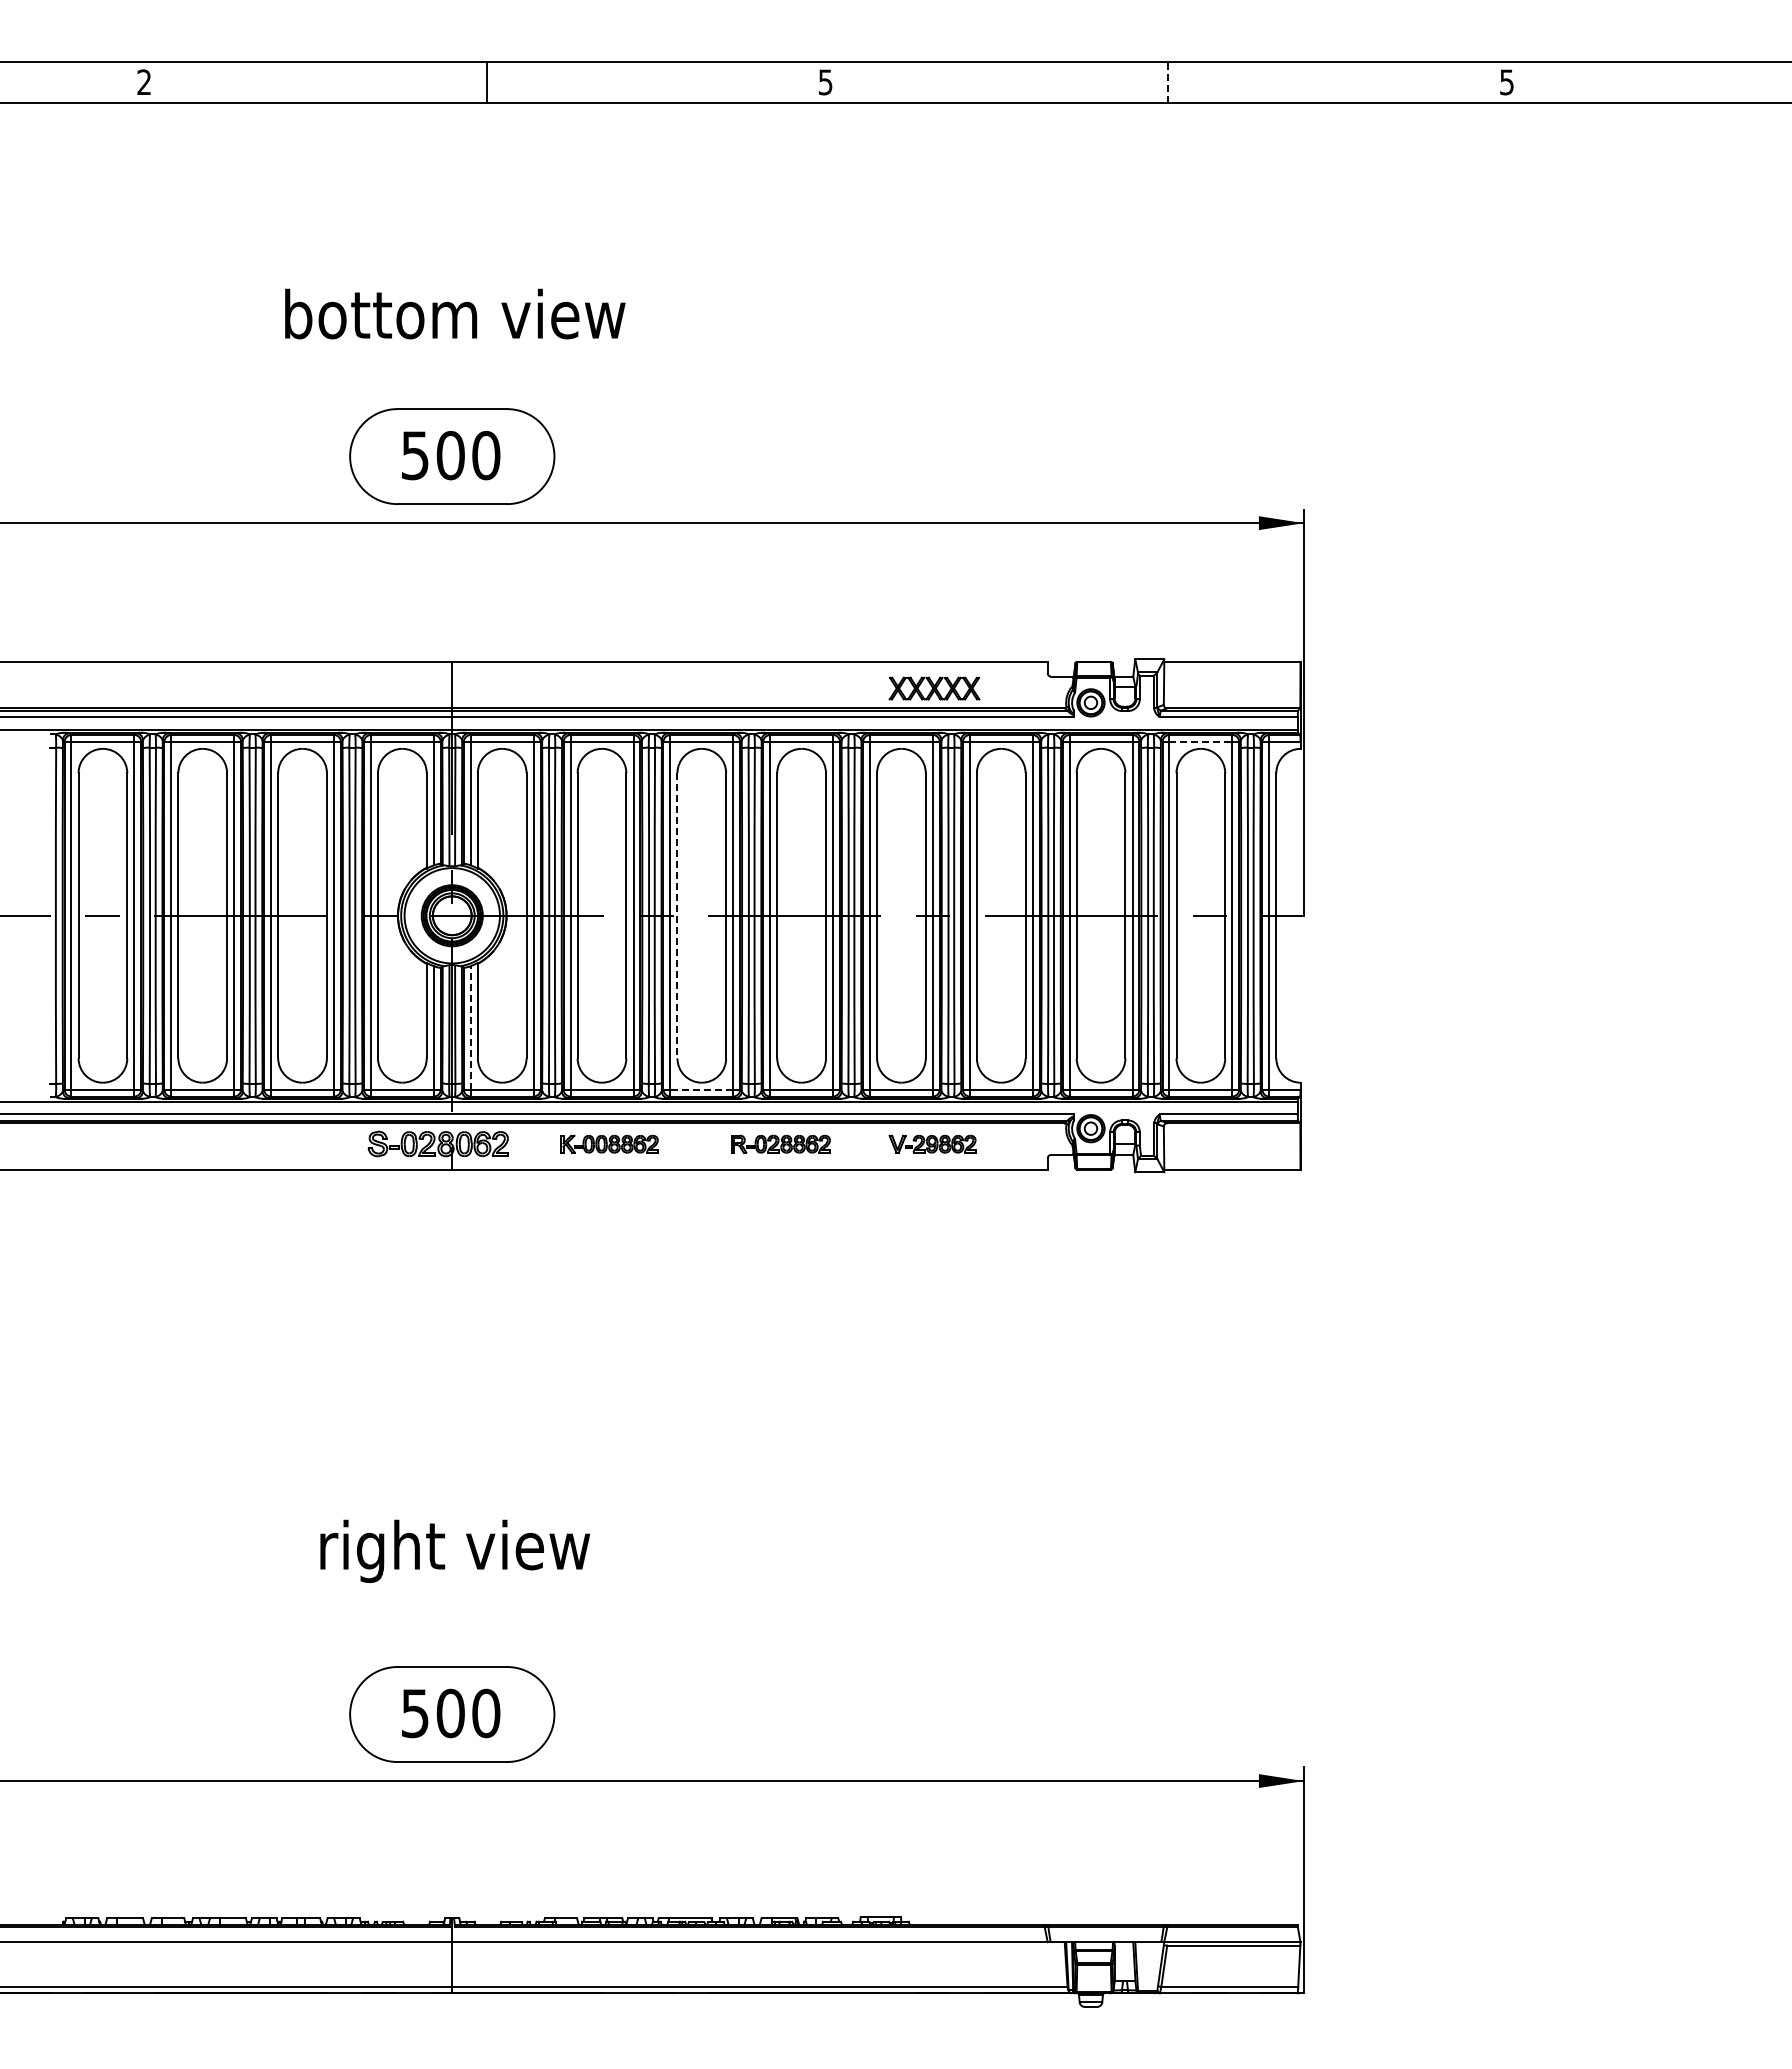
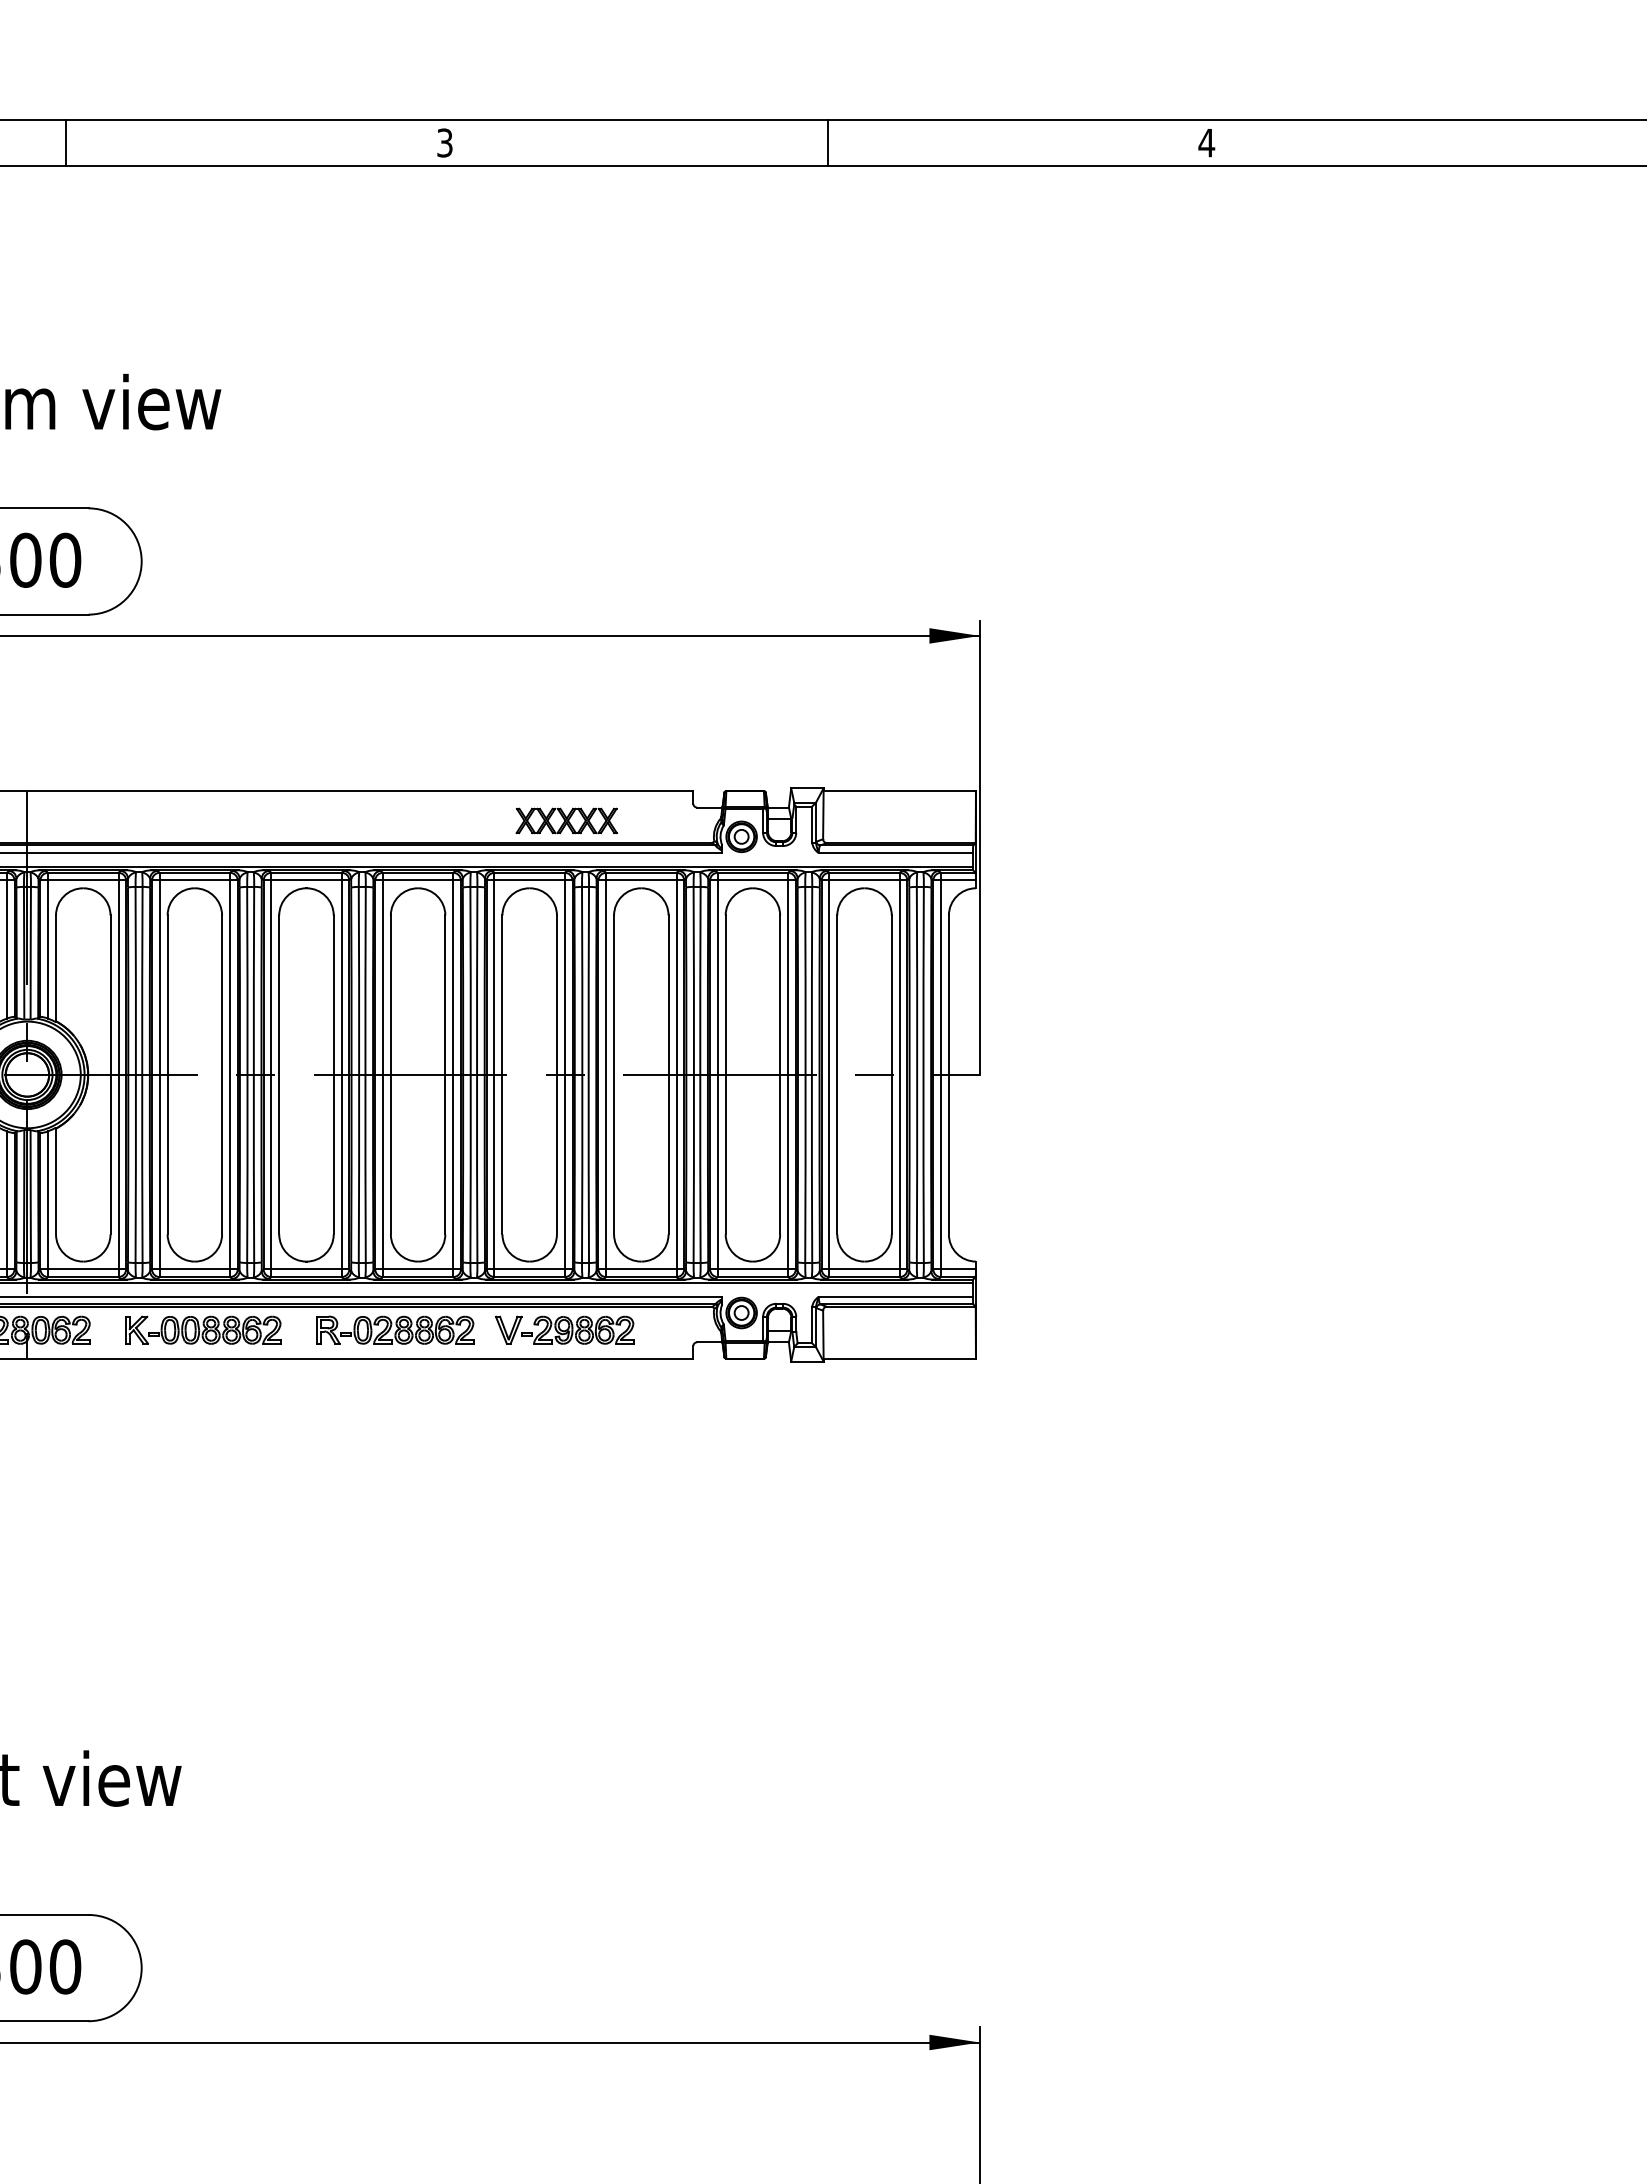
text: (825, 81) -> (444, 142), 5 -> 3
line: (1168, 82) -> (828, 143), dashed -> solid
text: (1506, 82) -> (1206, 143), 5 -> 4
line: (1200, 741) -> (864, 880), dashed -> solid
line: (677, 915) -> (279, 1074), dashed -> solid
line: (470, 1027) -> (47, 1199), dashed -> solid
line: (701, 1089) -> (306, 1269), dashed -> solid
part: (609, 1144) -> (203, 1330), size x1.43
part: (780, 1144) -> (394, 1330), size x1.43
part: (932, 1144) -> (564, 1330), size x1.43

